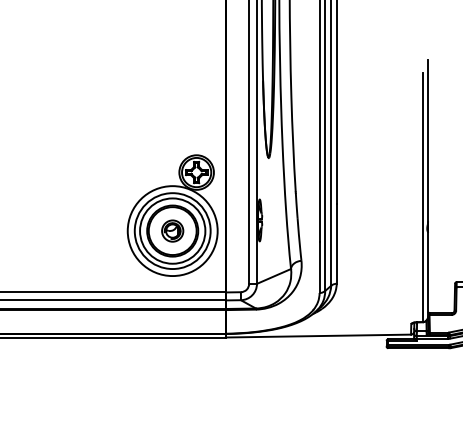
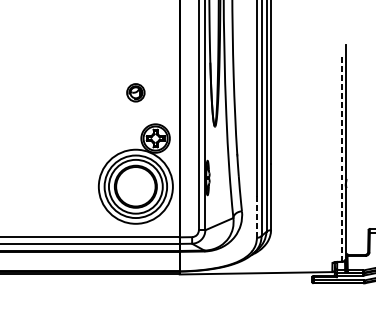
line: (422, 198) -> (341, 159), solid -> dashed
part: (172, 230) -> (135, 92), moved
line: (319, 267) -> (256, 216), solid -> dashed

